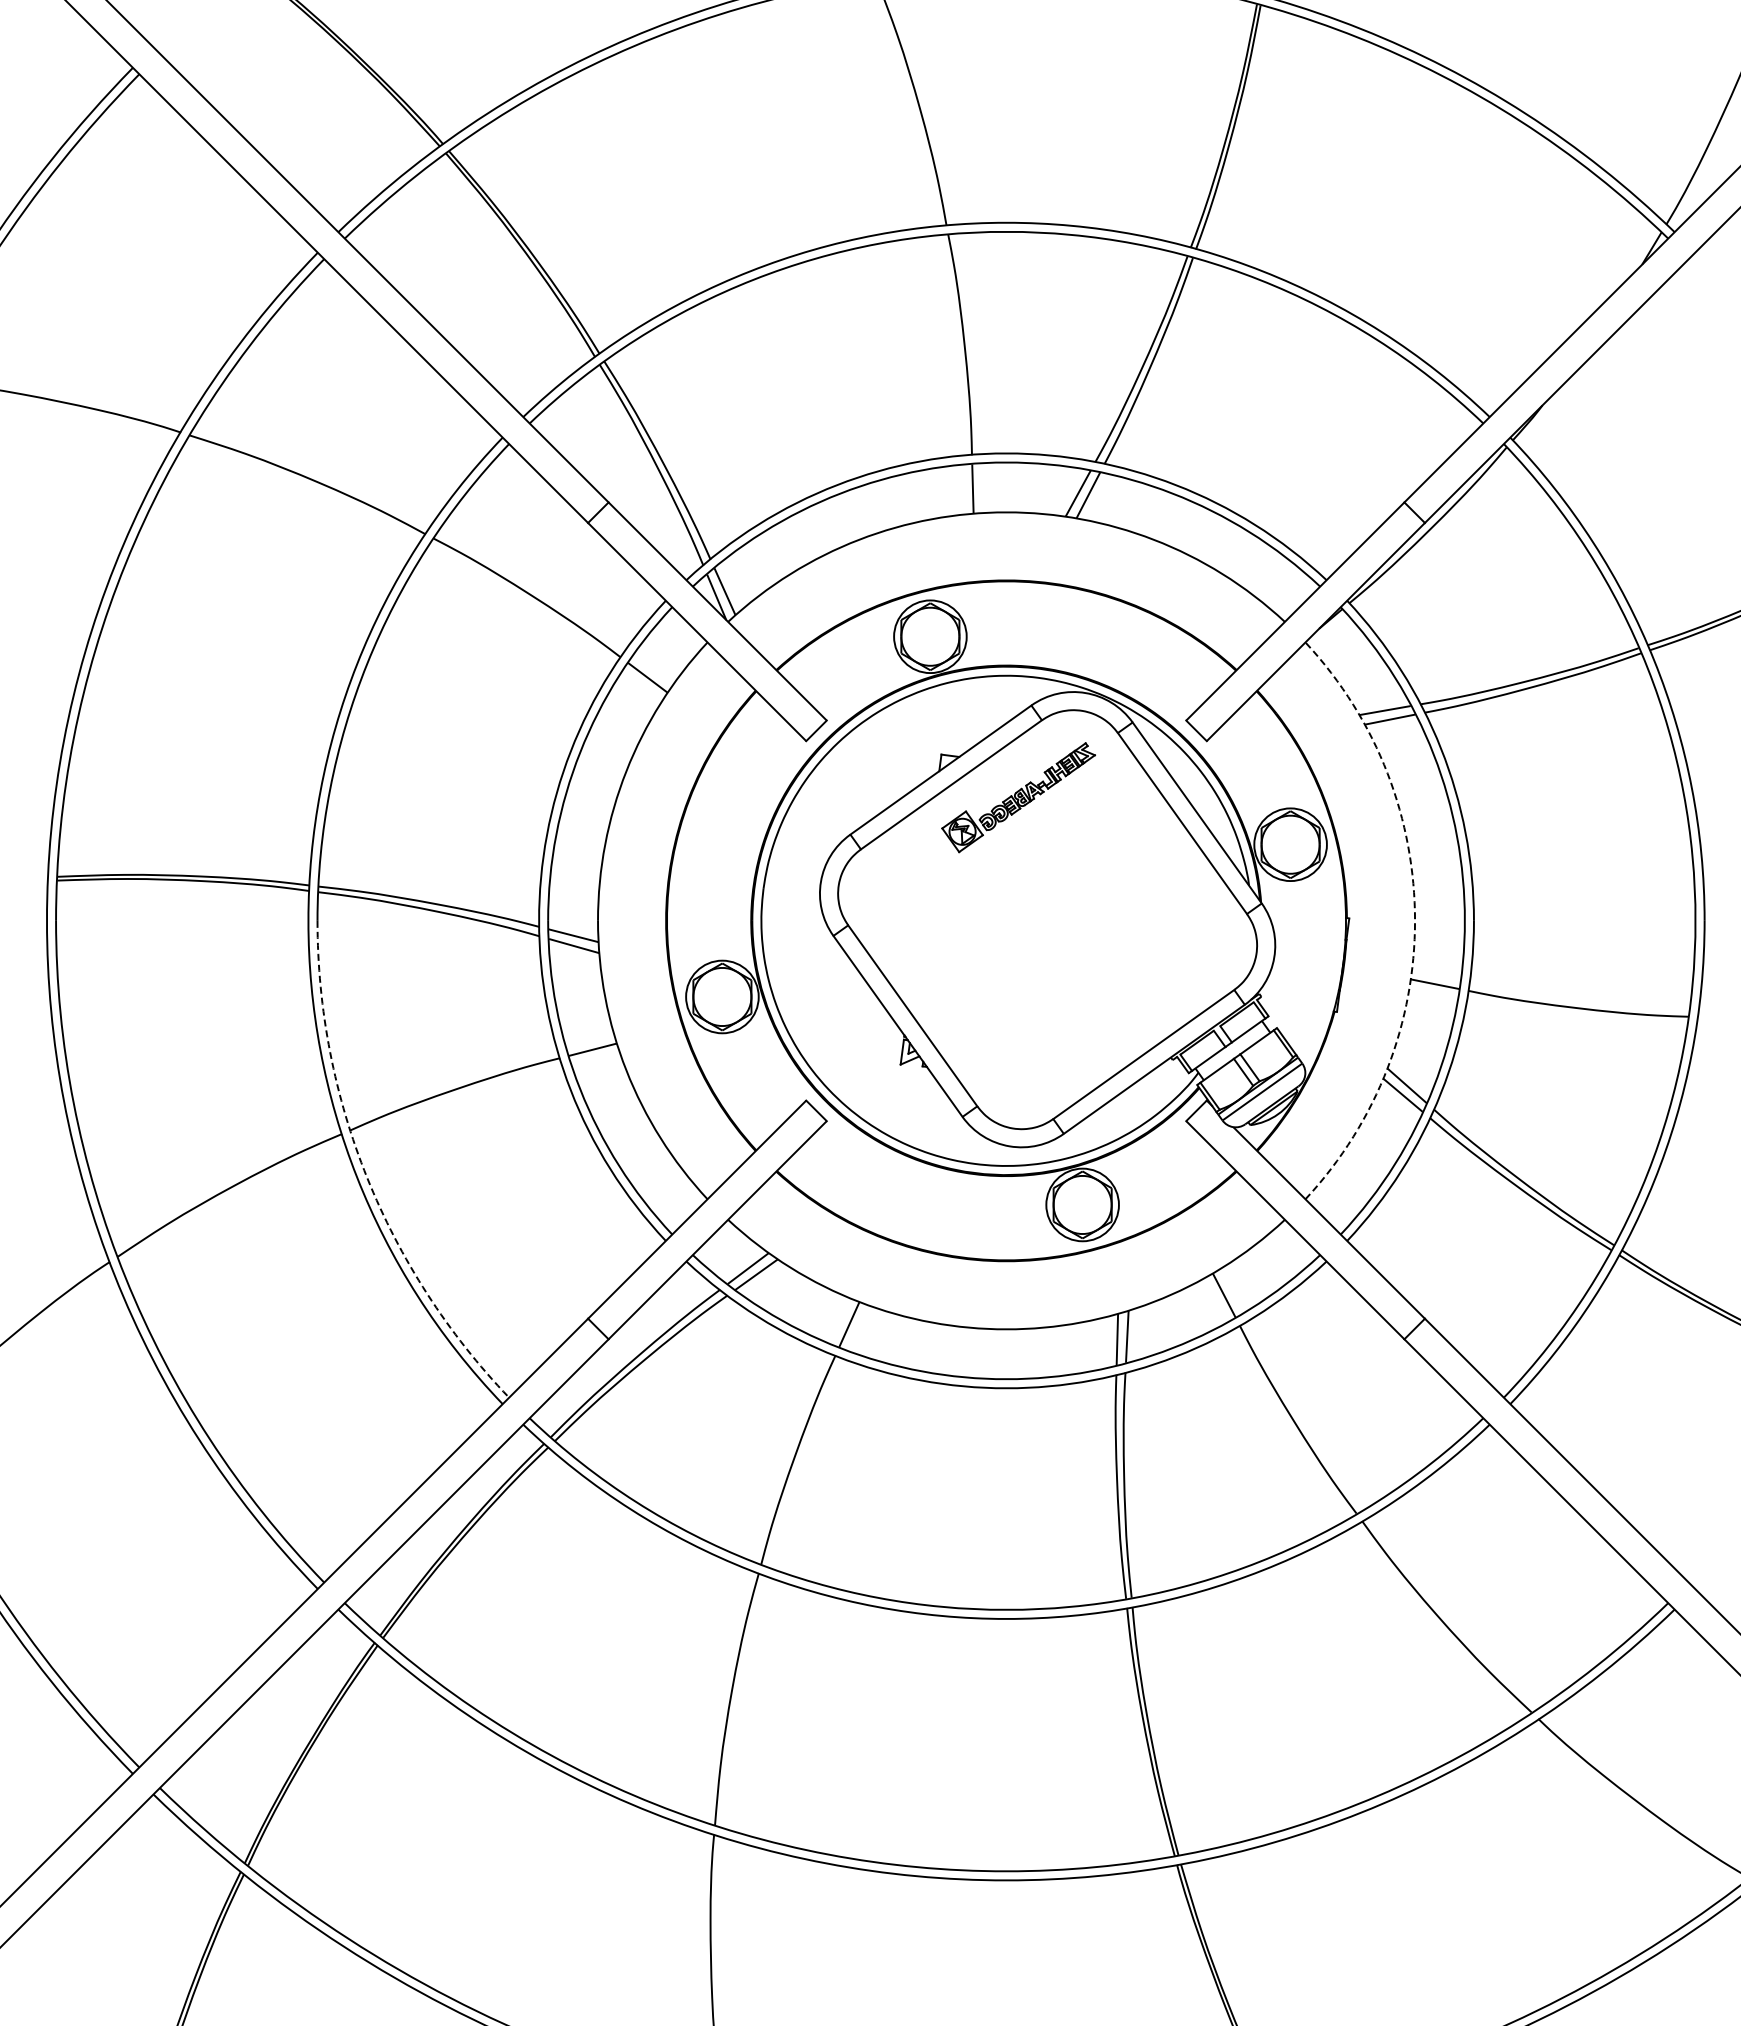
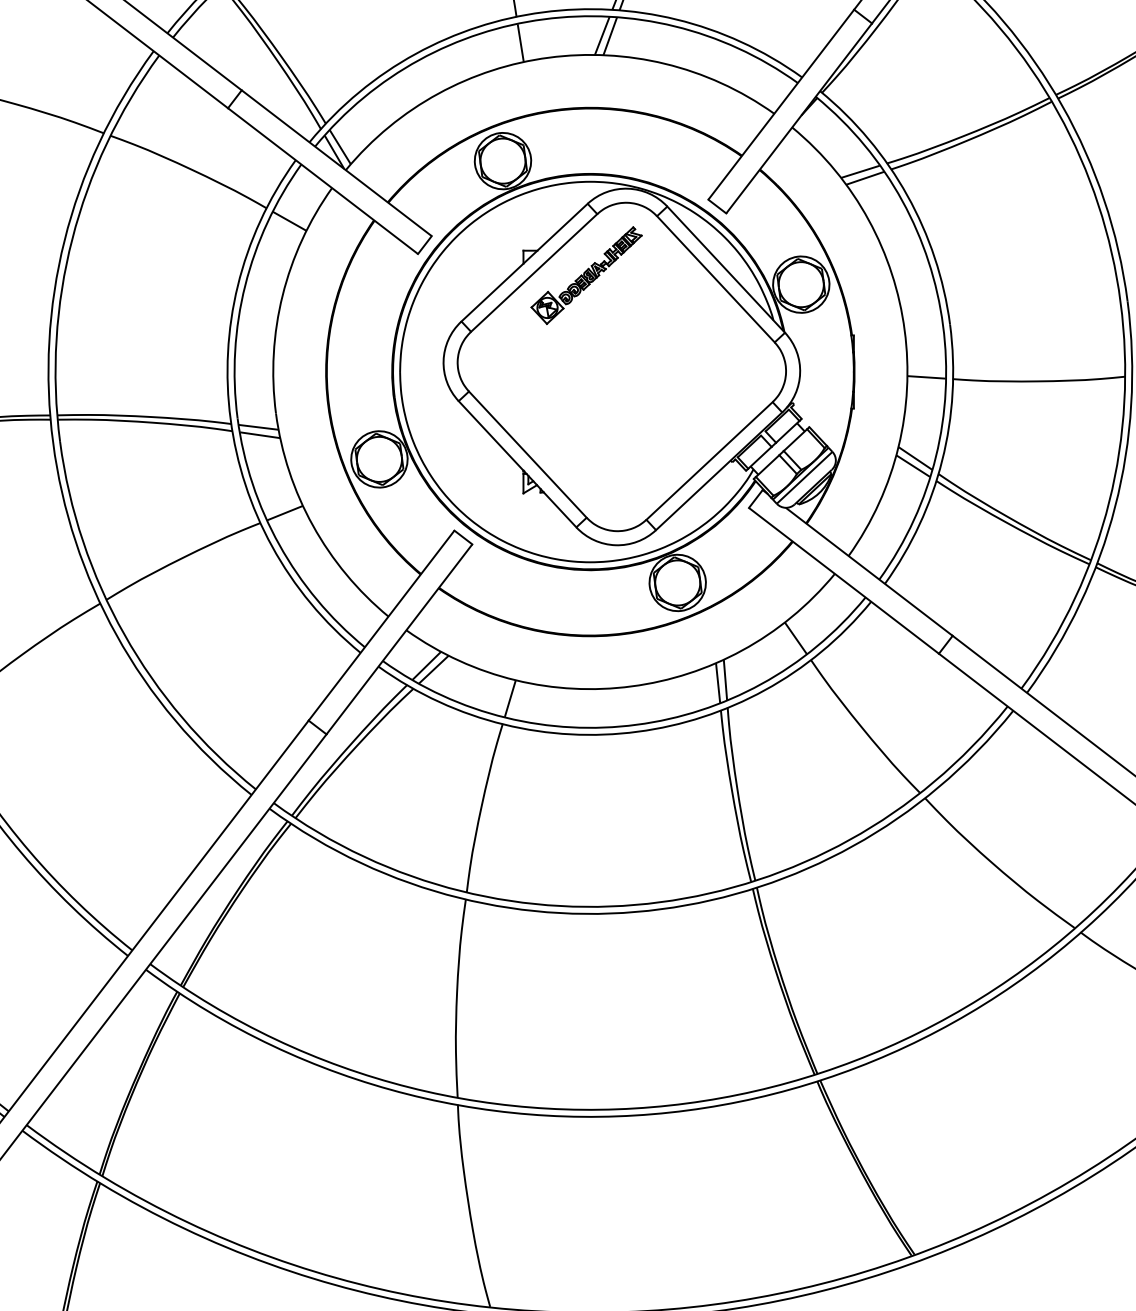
arc: (1415, 920) -> (905, 330), dashed -> solid
arc: (367, 1177) -> (124, 634), dashed -> solid

